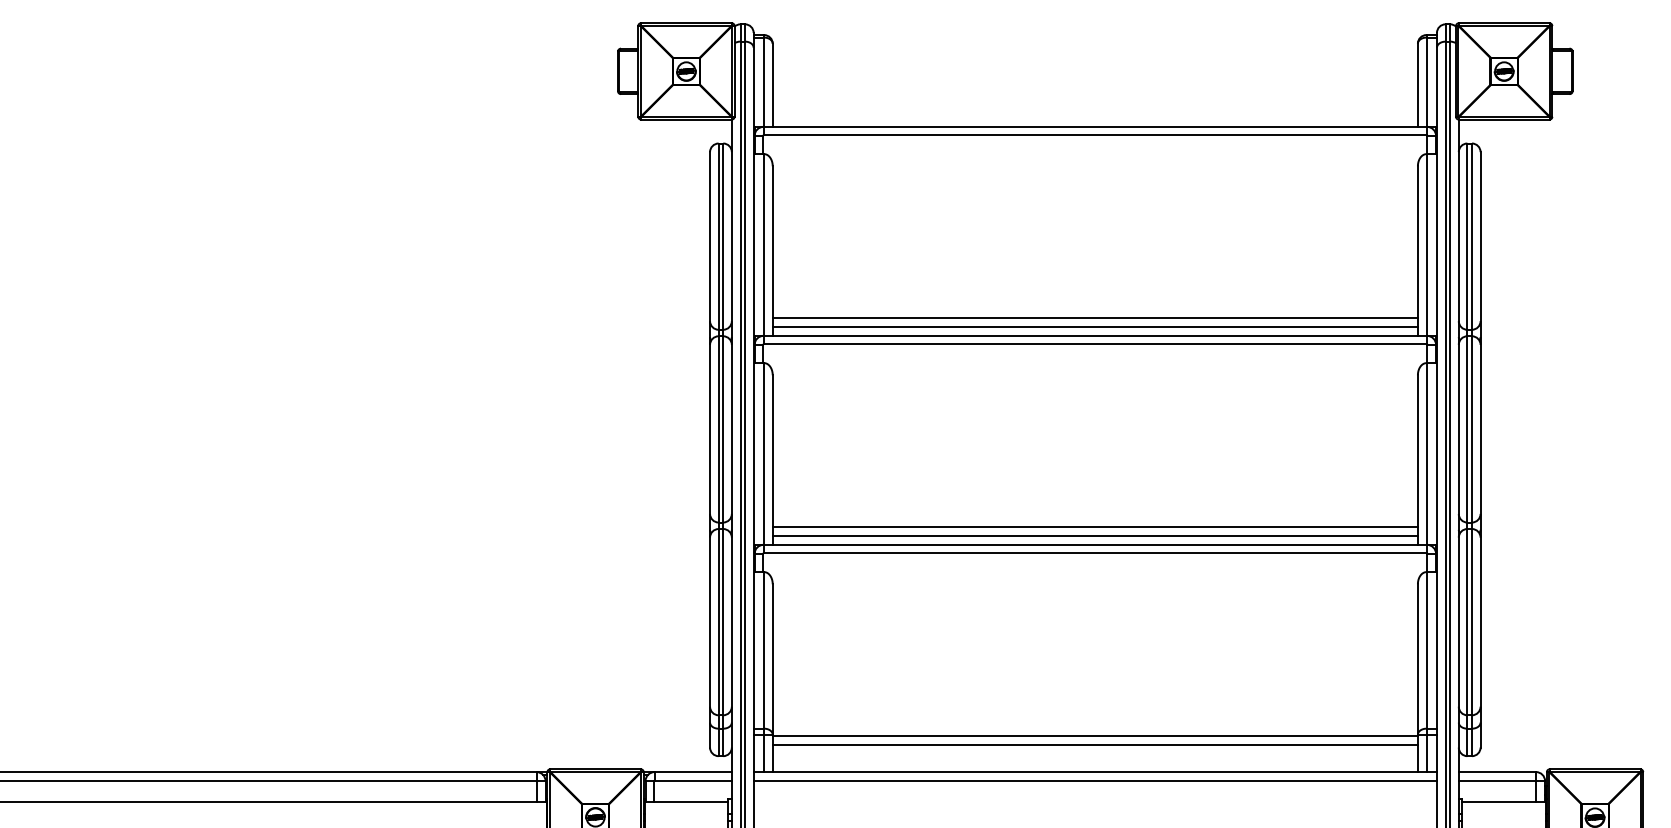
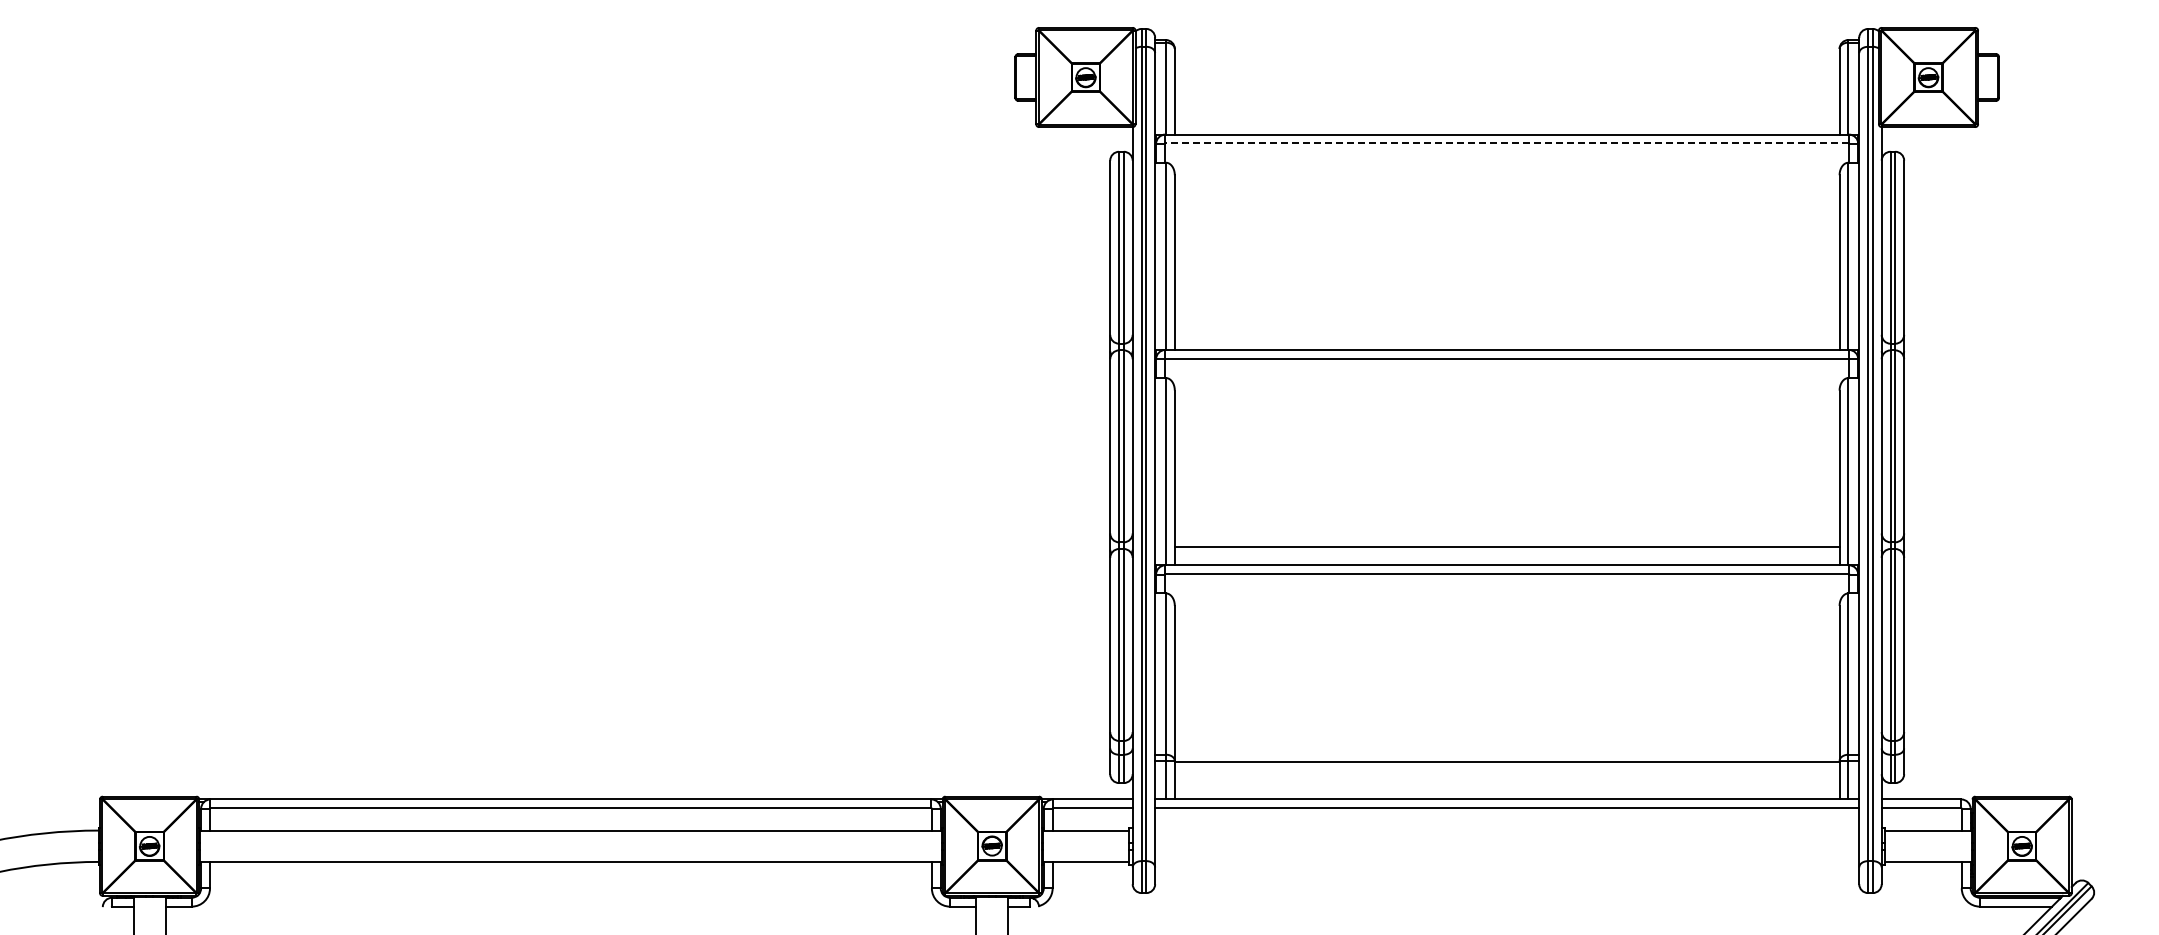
line: (1095, 135) -> (1507, 143), solid -> dashed
line: (1094, 317) -> (1506, 331), removed
line: (1094, 326) -> (1506, 340), removed
line: (1094, 535) -> (1506, 555), removed
line: (1094, 744) -> (1506, 771), removed

